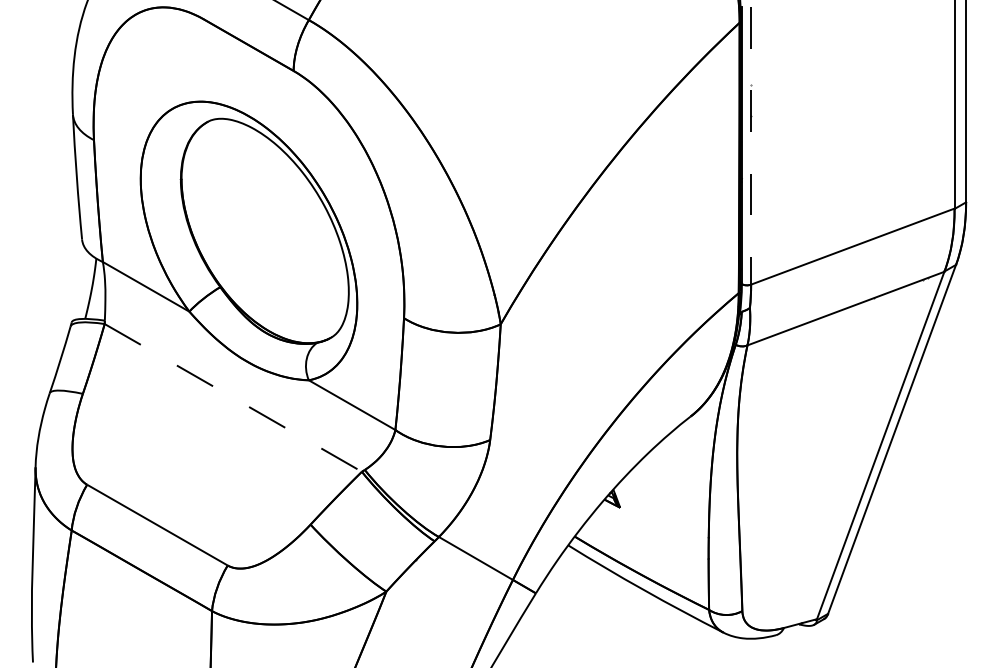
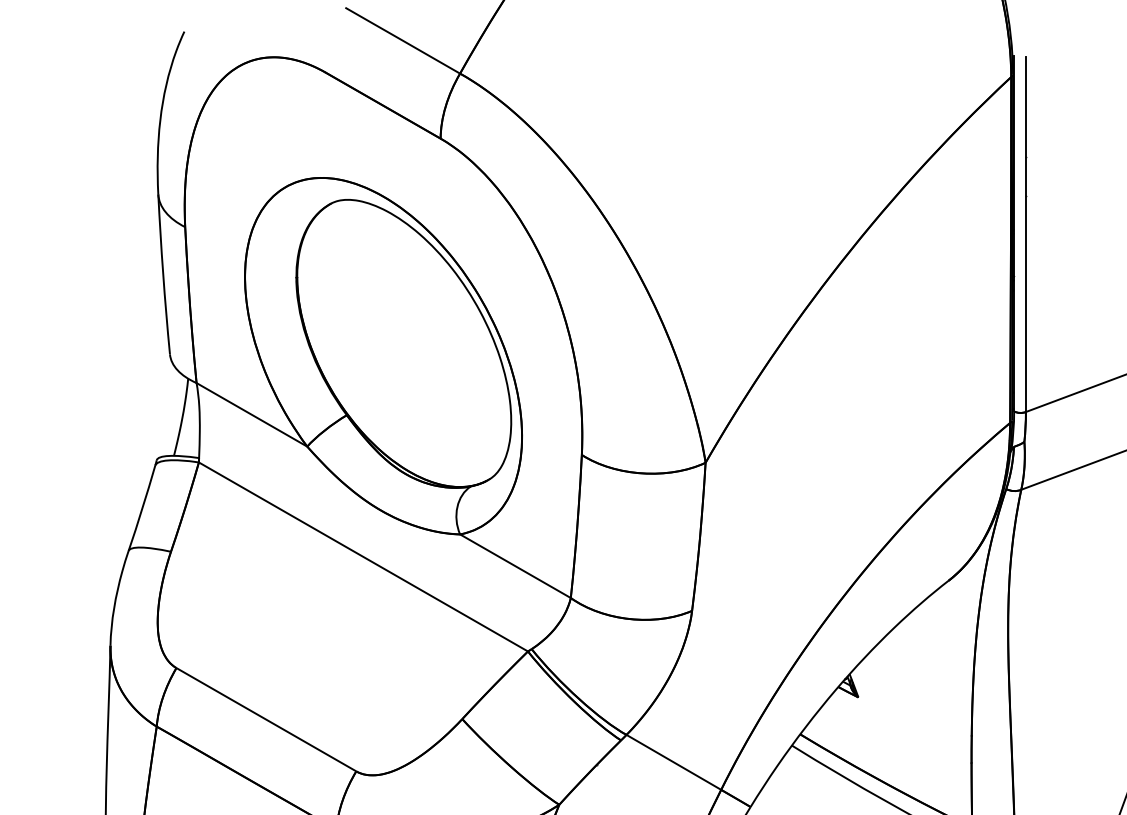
line: (751, 145) -> (1026, 234), dashed -> solid
line: (233, 398) -> (363, 557), dashed -> solid

